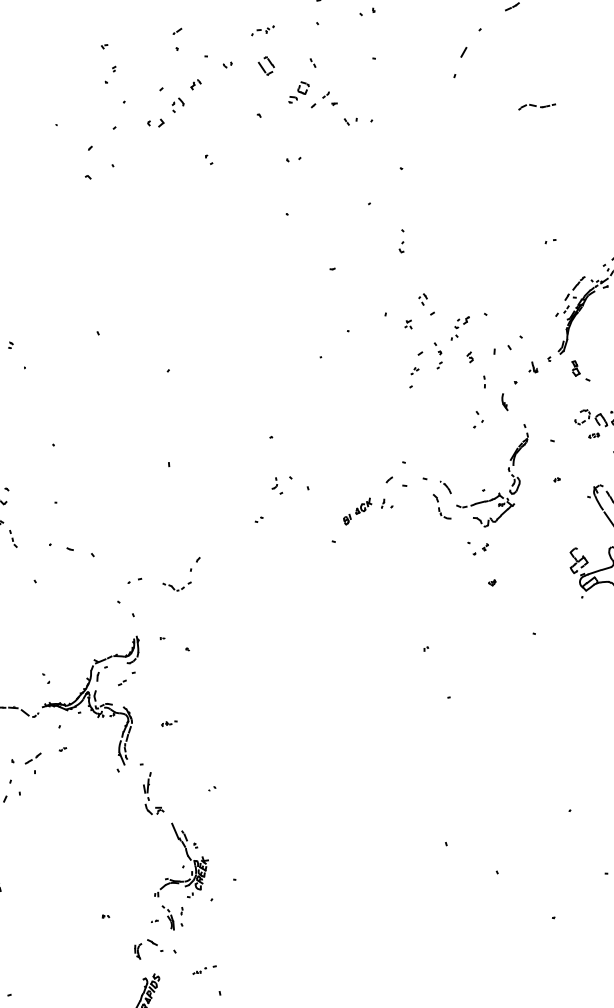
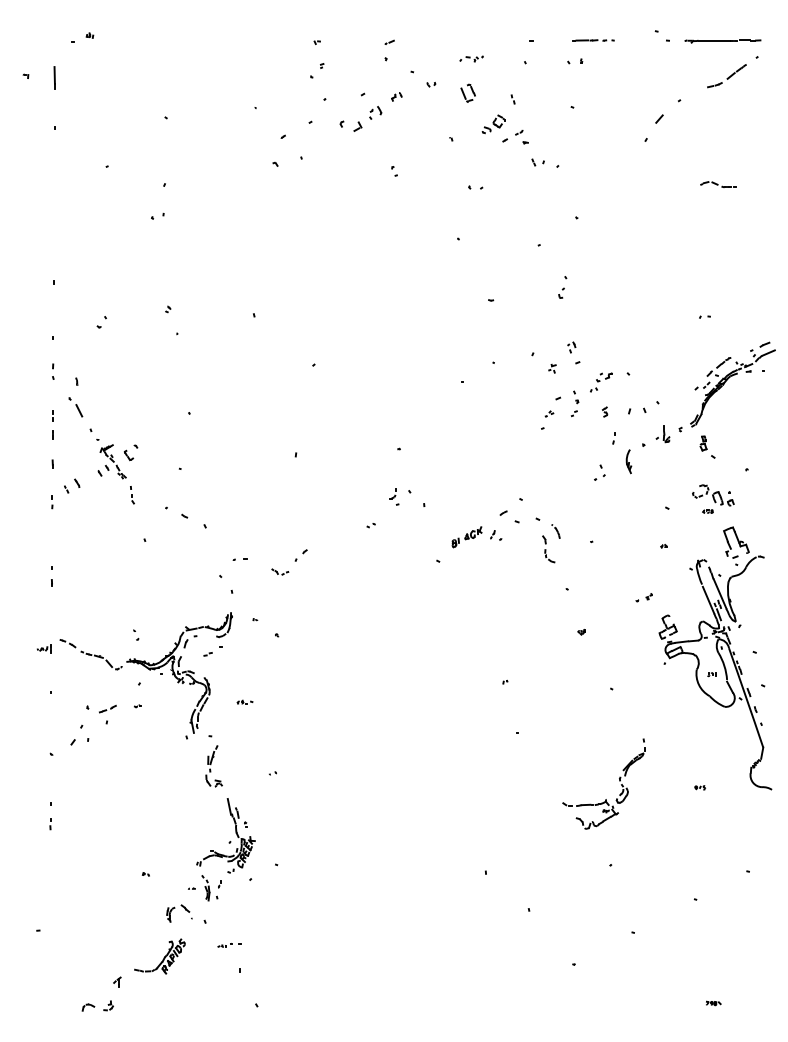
part: (155, 123) -> (350, 126), size x1.4
part: (532, 368) -> (662, 434), size x1.6
part: (503, 402) -> (628, 461), size x1.4
part: (508, 472) -> (619, 781), moved
part: (479, 549) -> (643, 597), moved
part: (177, 584) -> (280, 571), size x0.6

